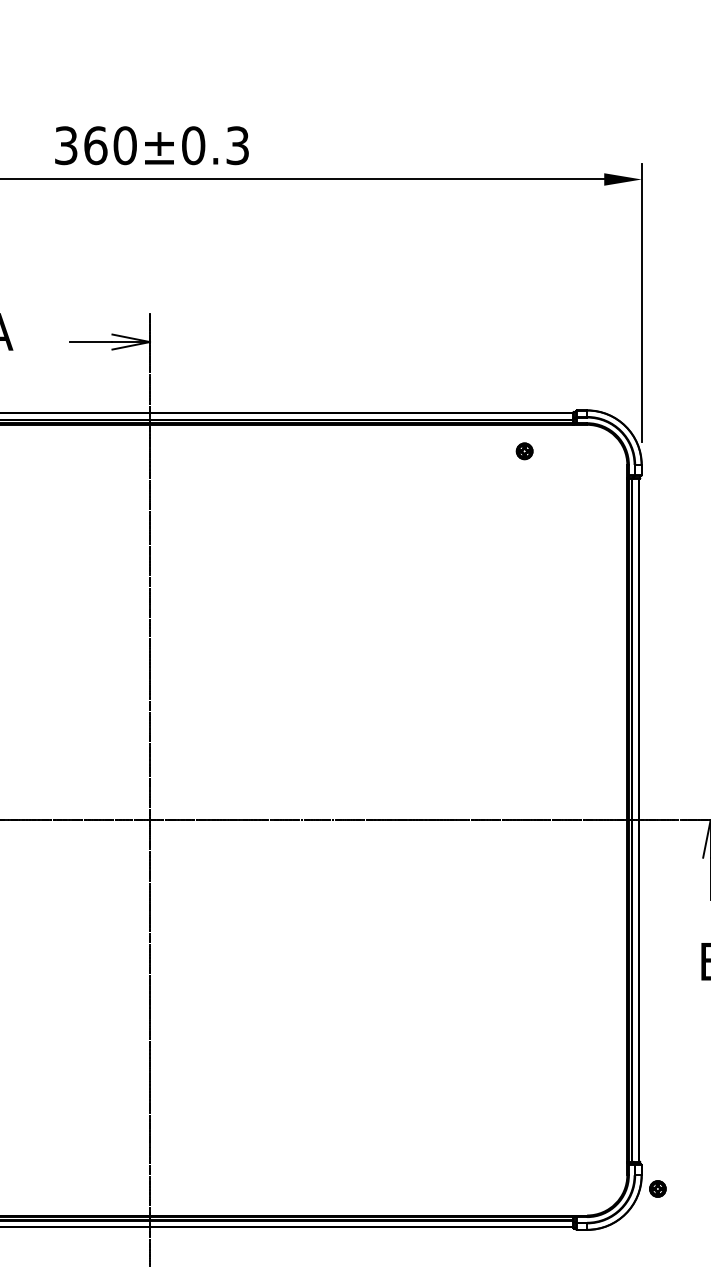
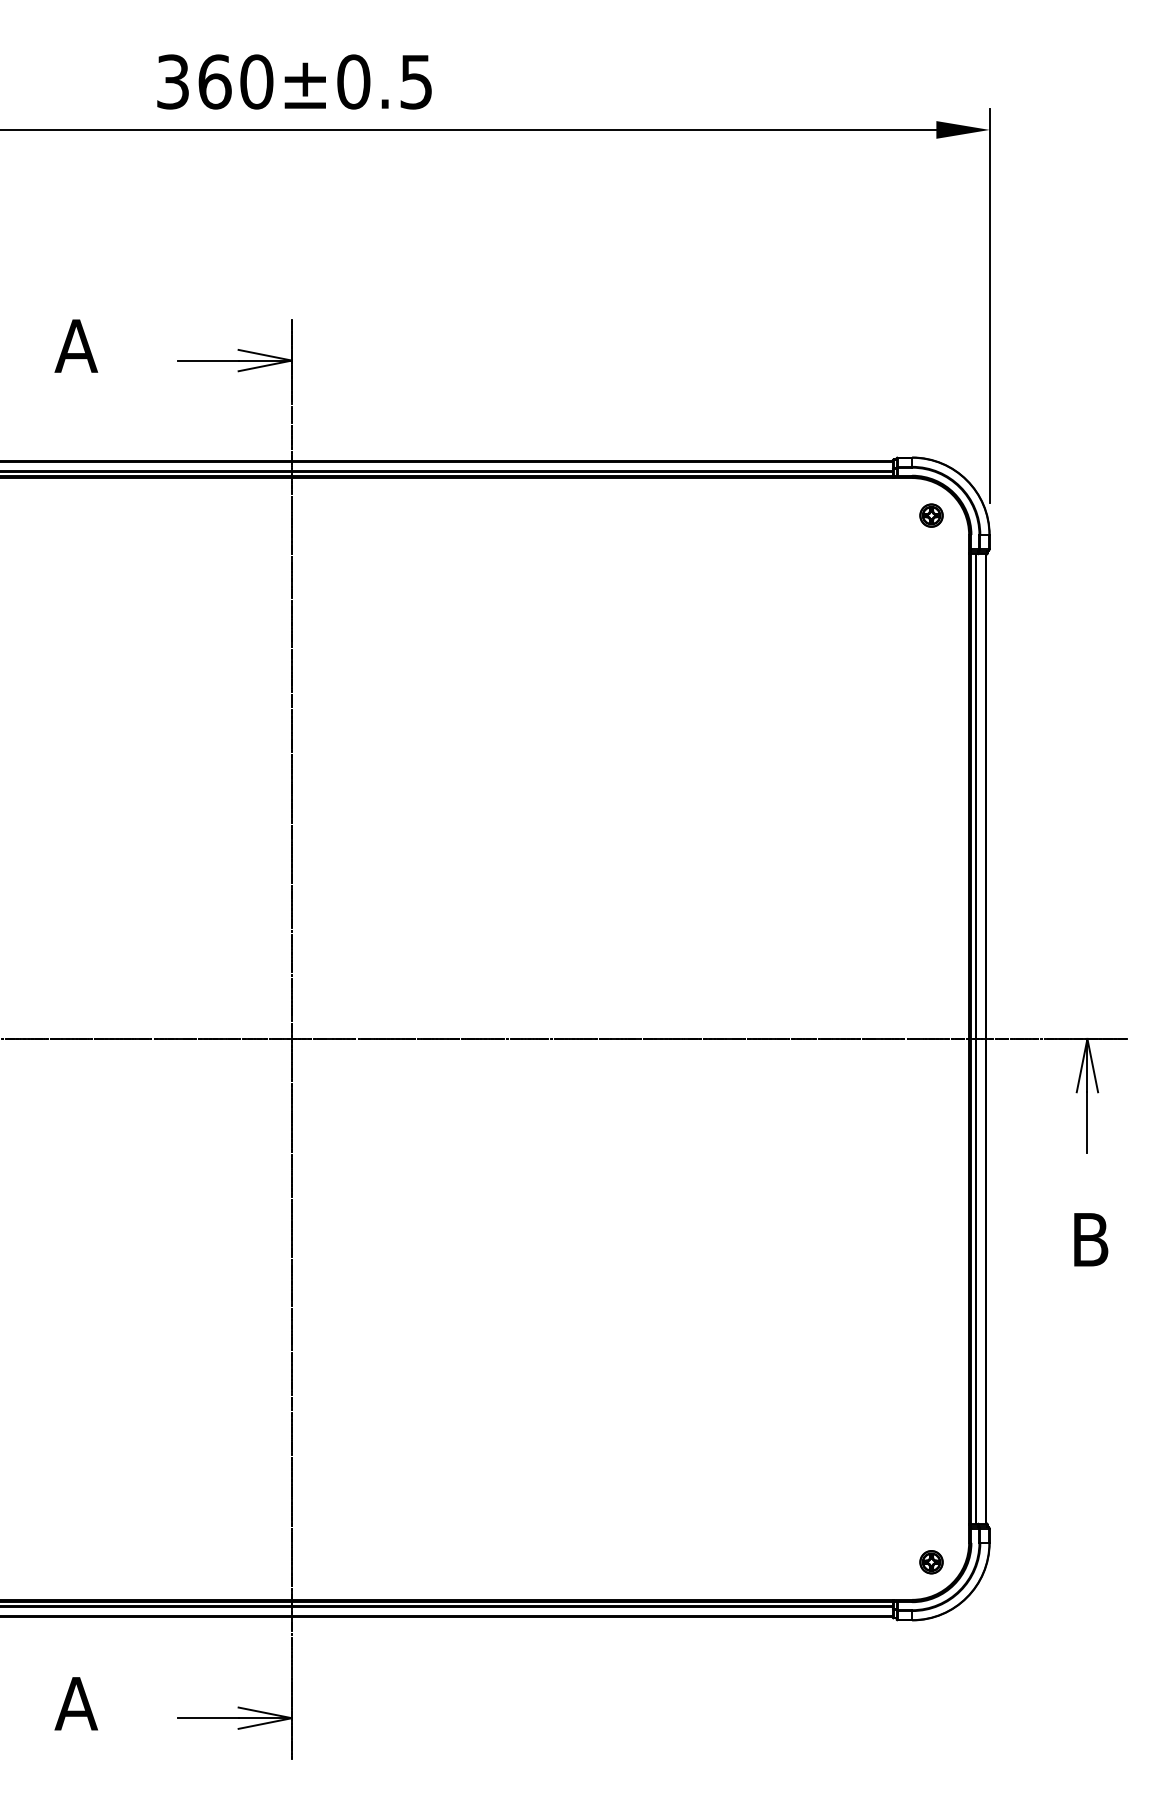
text: (237, 145) -> (416, 81), 360±0.3 -> 360±0.5
part: (524, 451) -> (931, 515), moved
part: (657, 1189) -> (931, 1562), moved

